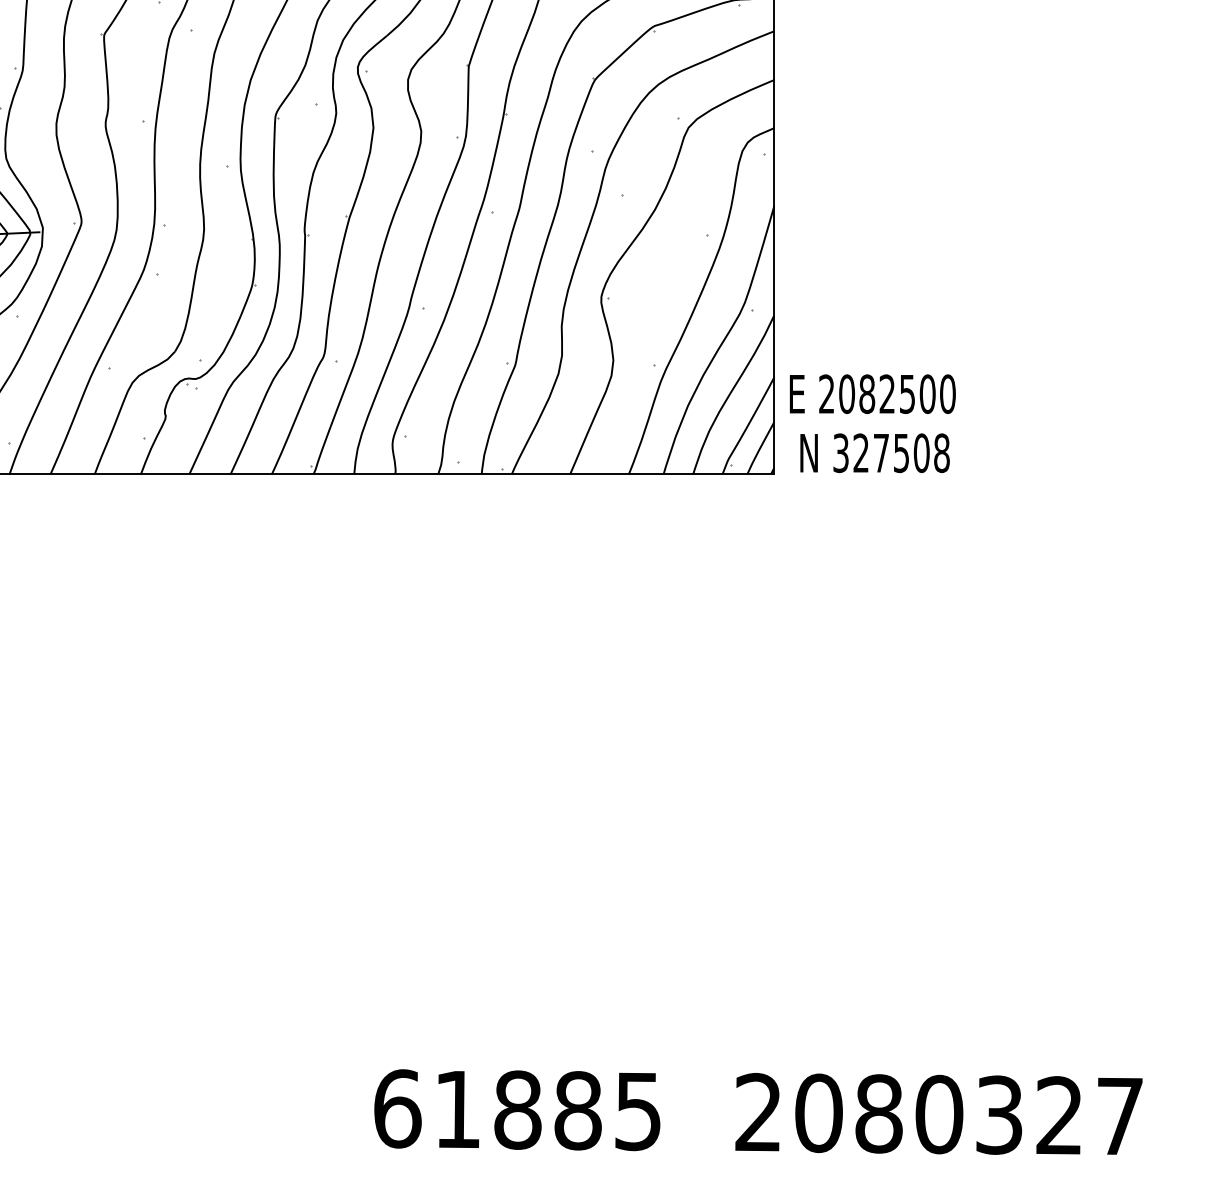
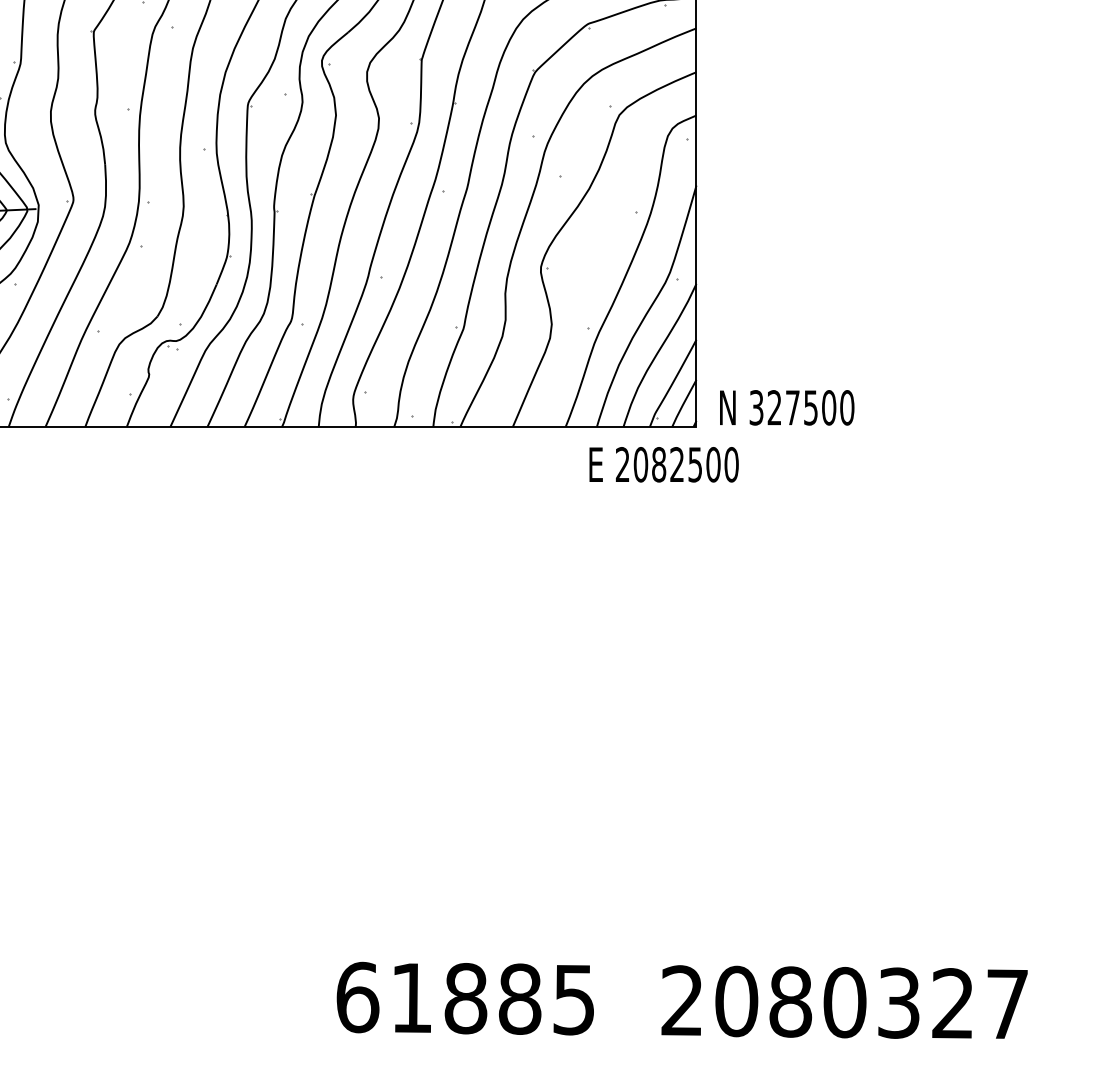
text: (872, 393) -> (663, 464), moved
text: (942, 452) -> (847, 407), 327508 -> 327500

